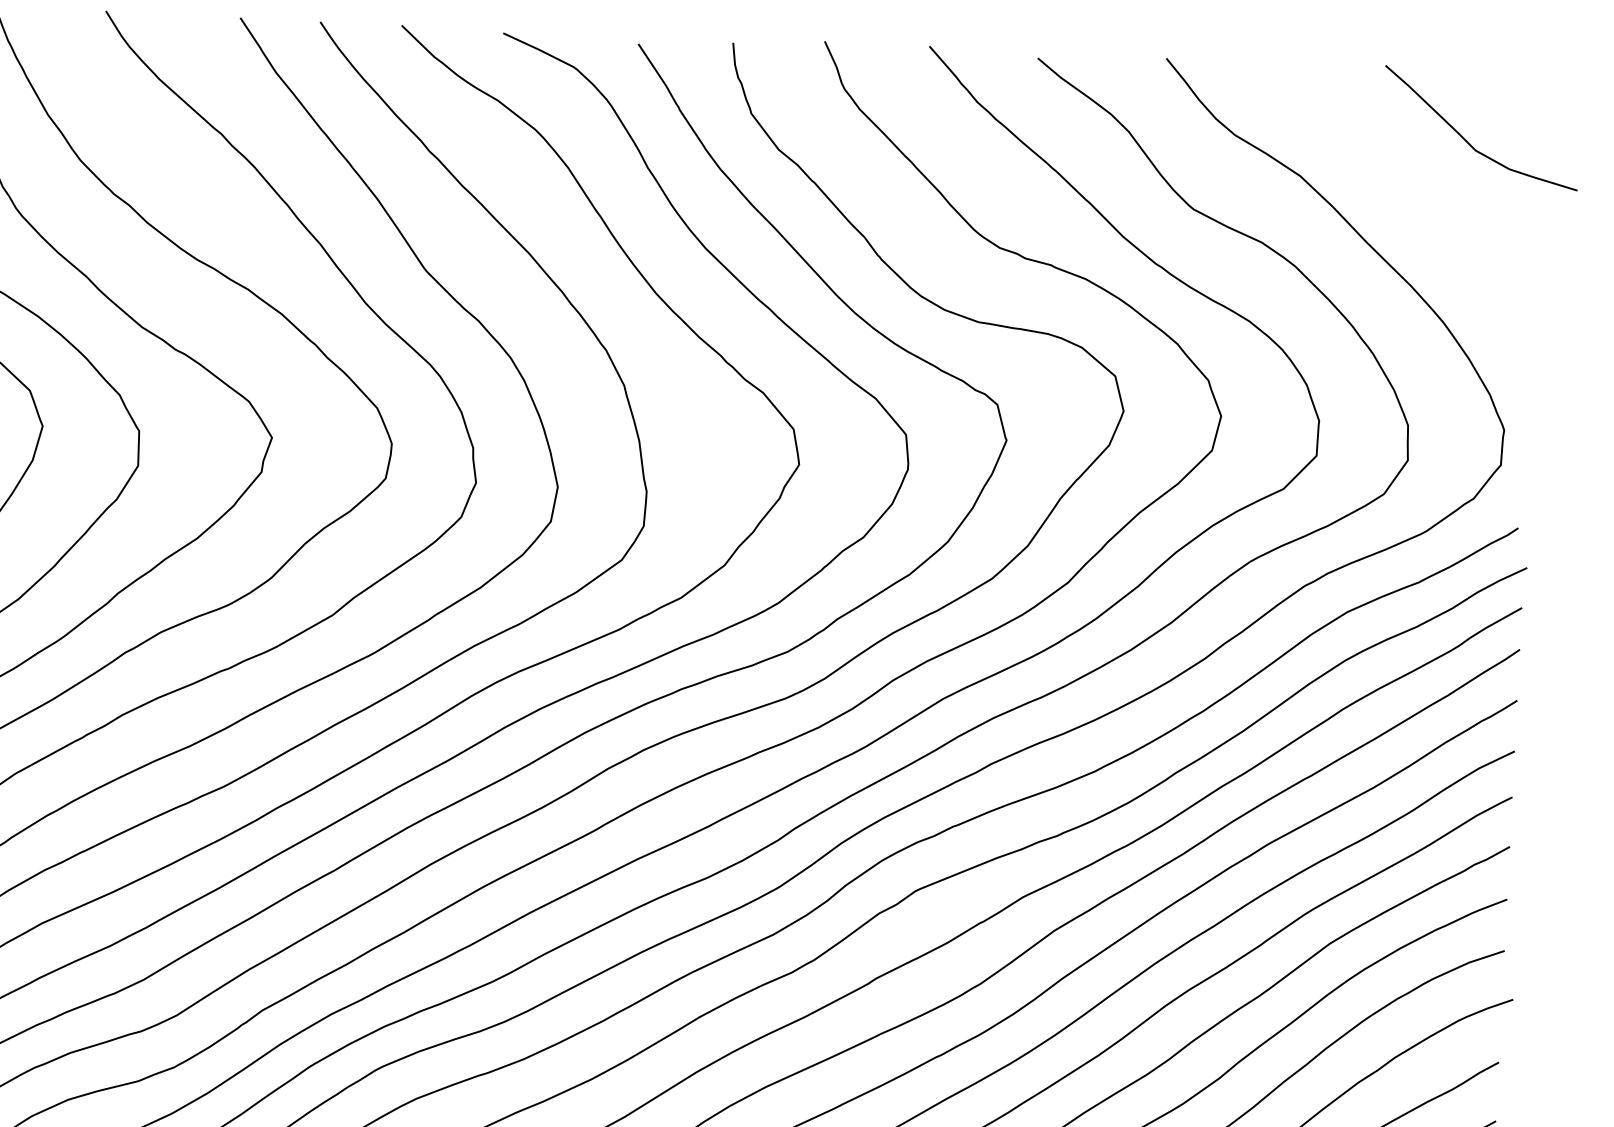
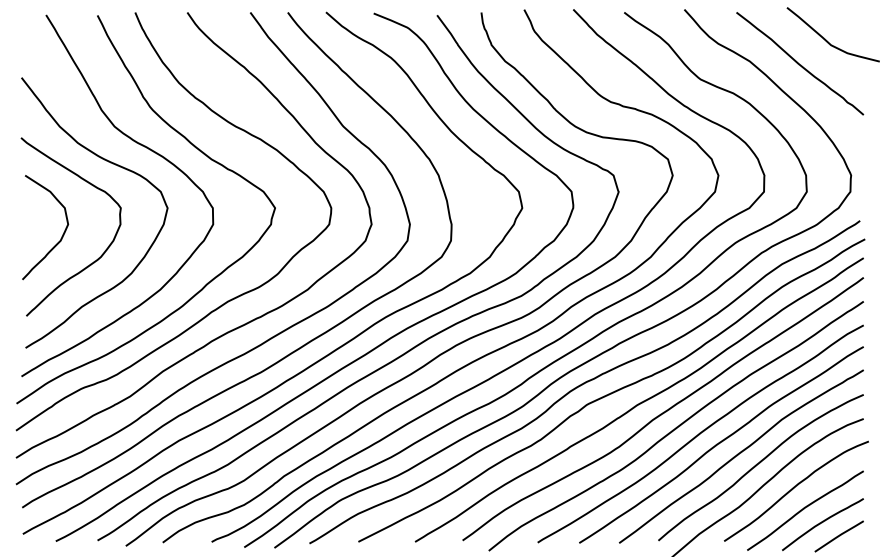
curve: (1406, 185) -> (799, 63), added

